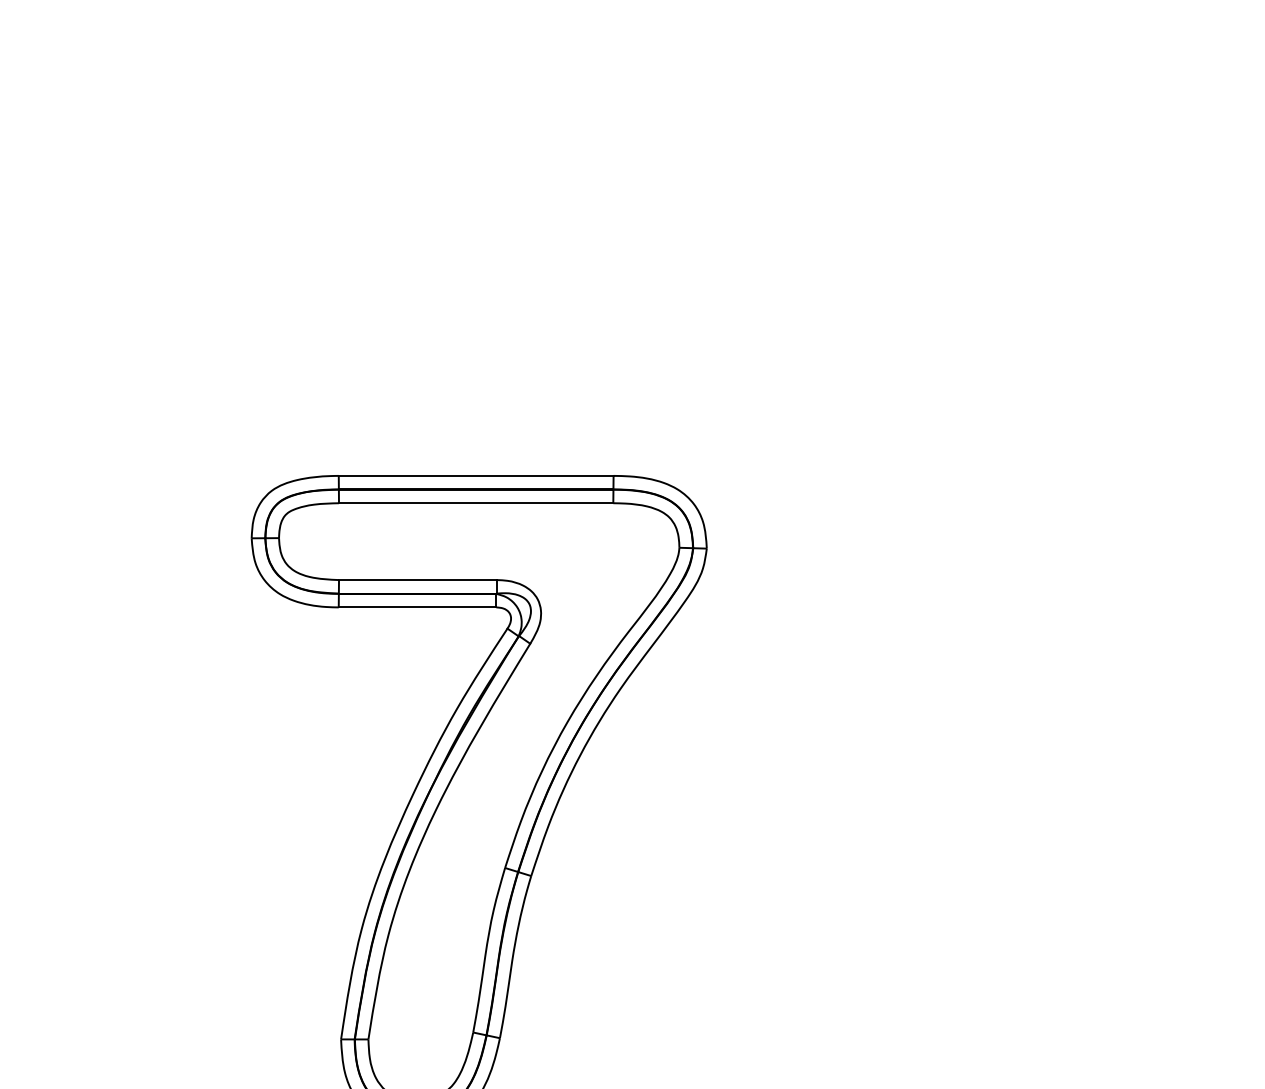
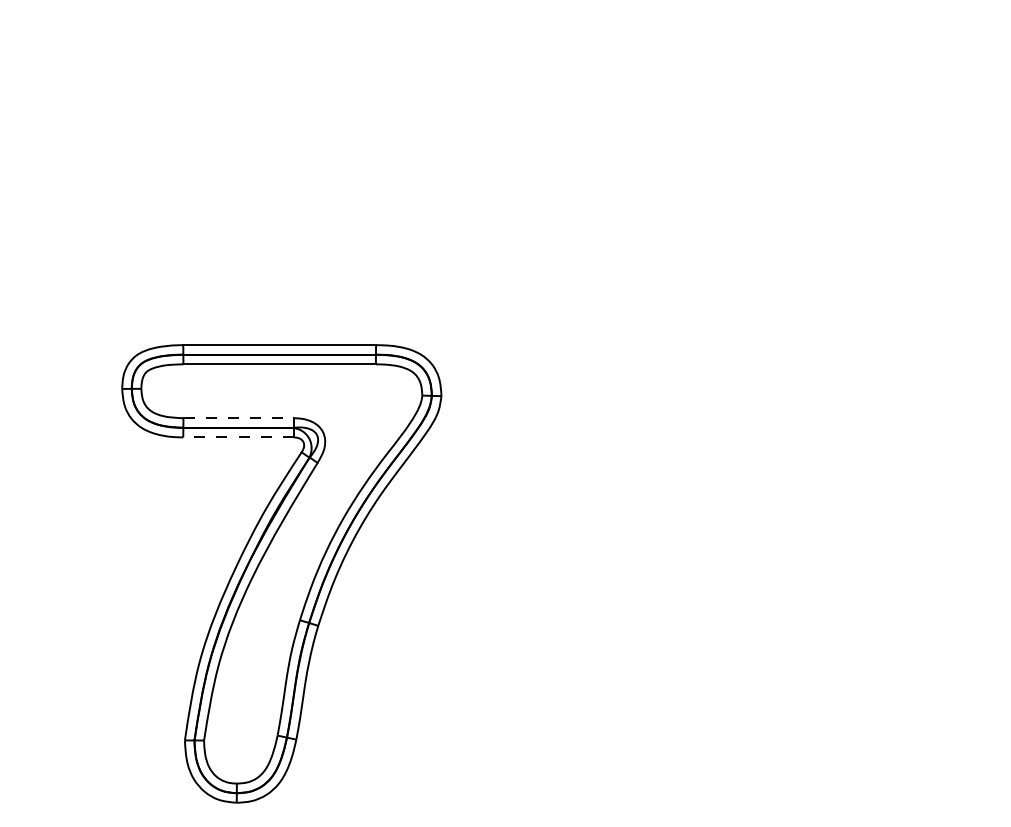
line: (418, 580) -> (239, 418), solid -> dashed
line: (417, 607) -> (238, 437), solid -> dashed

